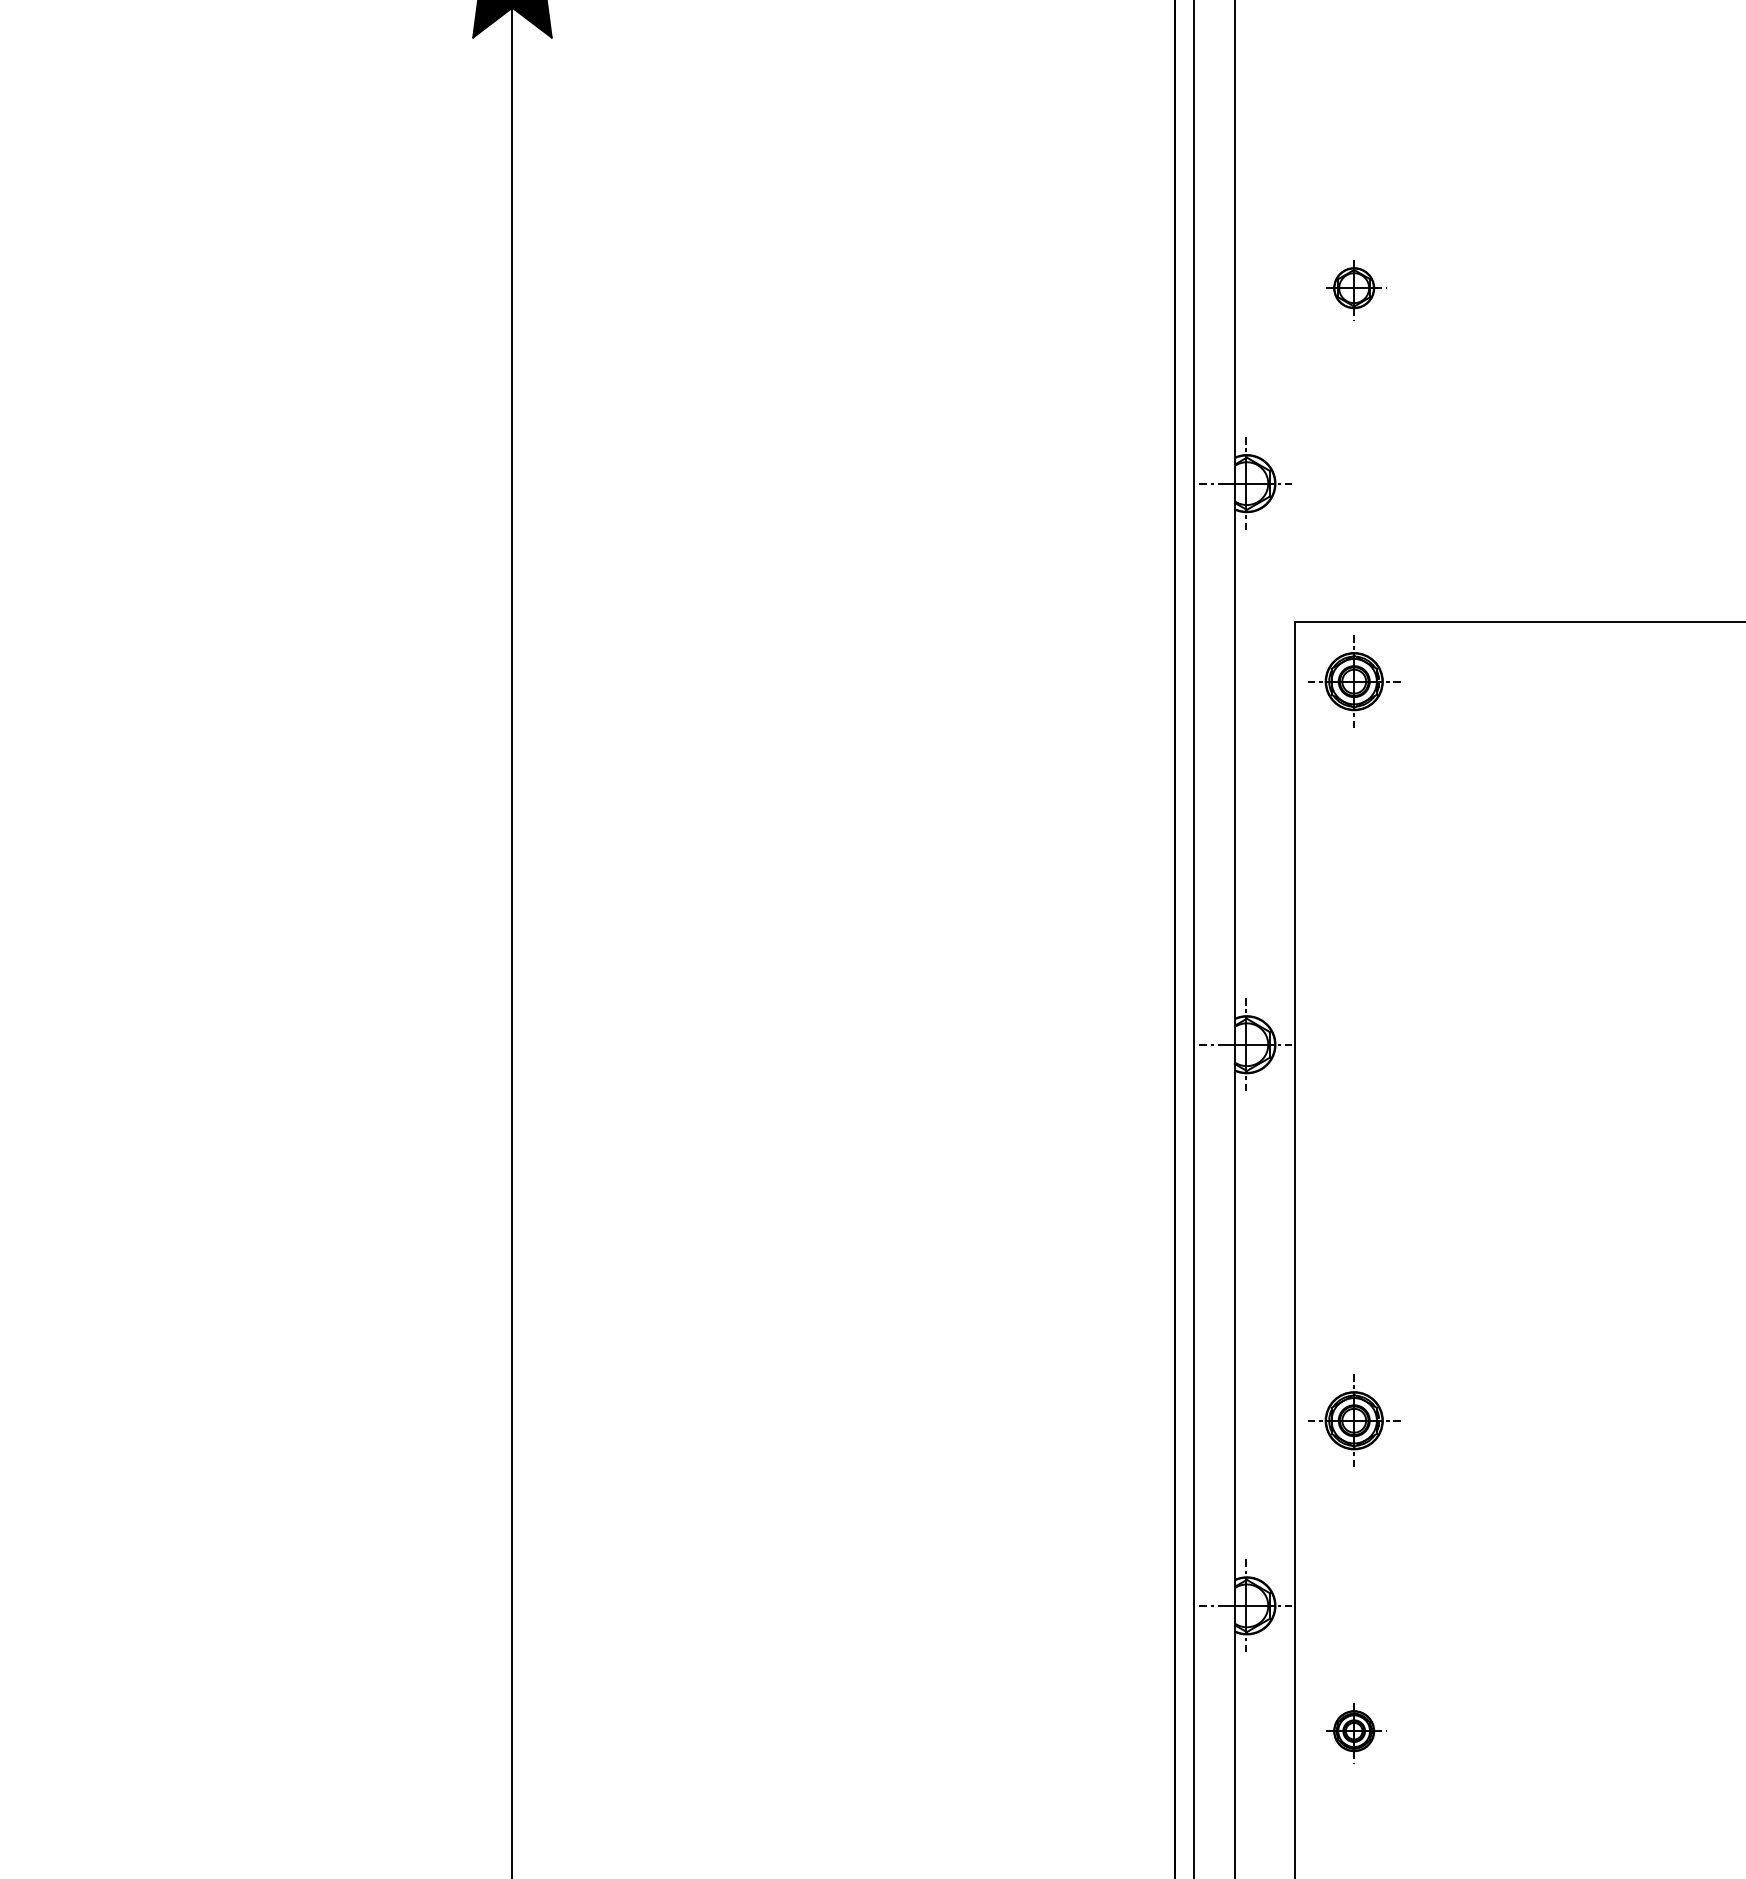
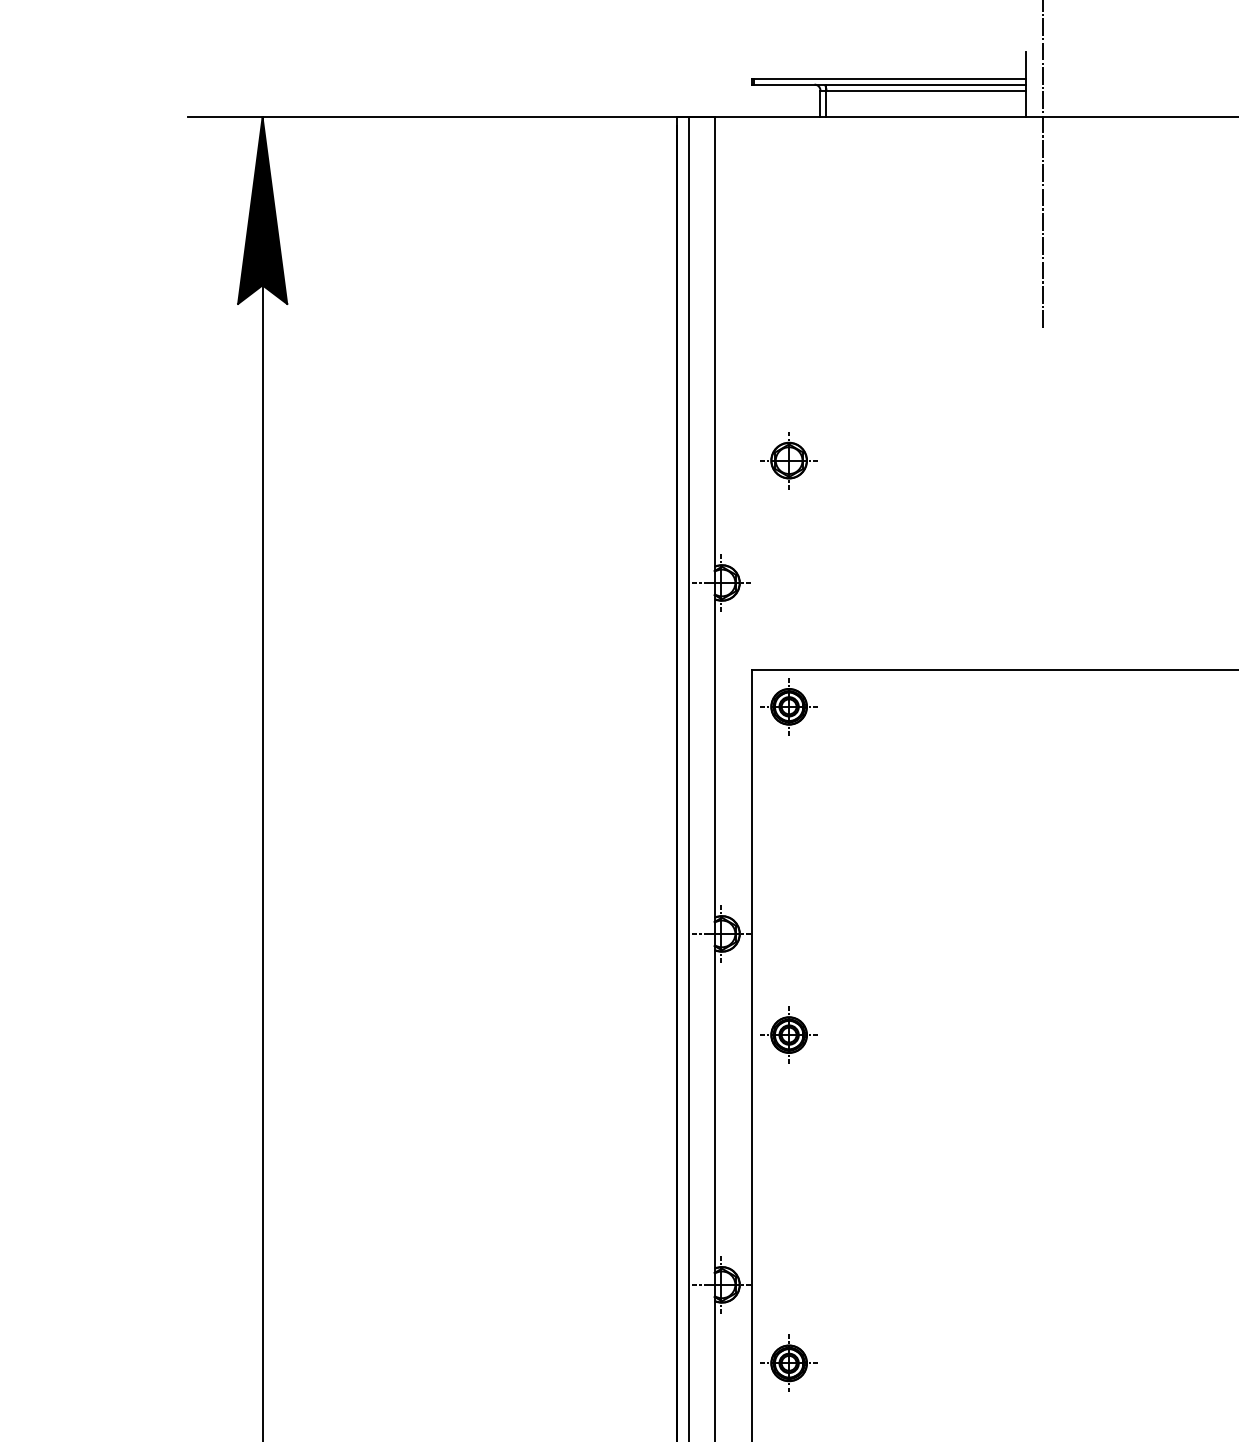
part: (1353, 287) -> (788, 460), size x1.43
part: (1353, 1419) -> (788, 1034), moved
part: (1353, 1729) -> (788, 1362), size x1.43

